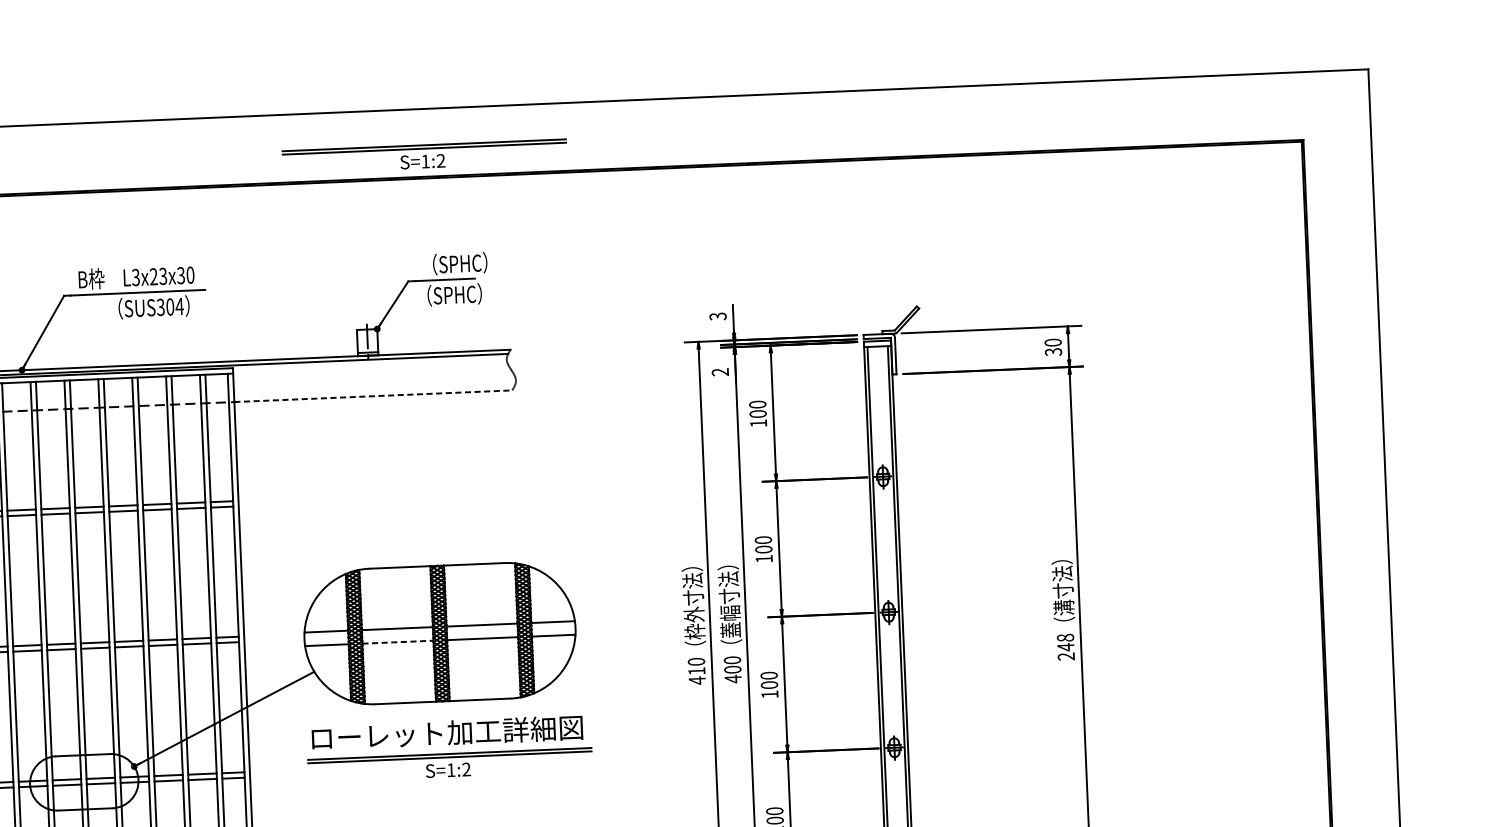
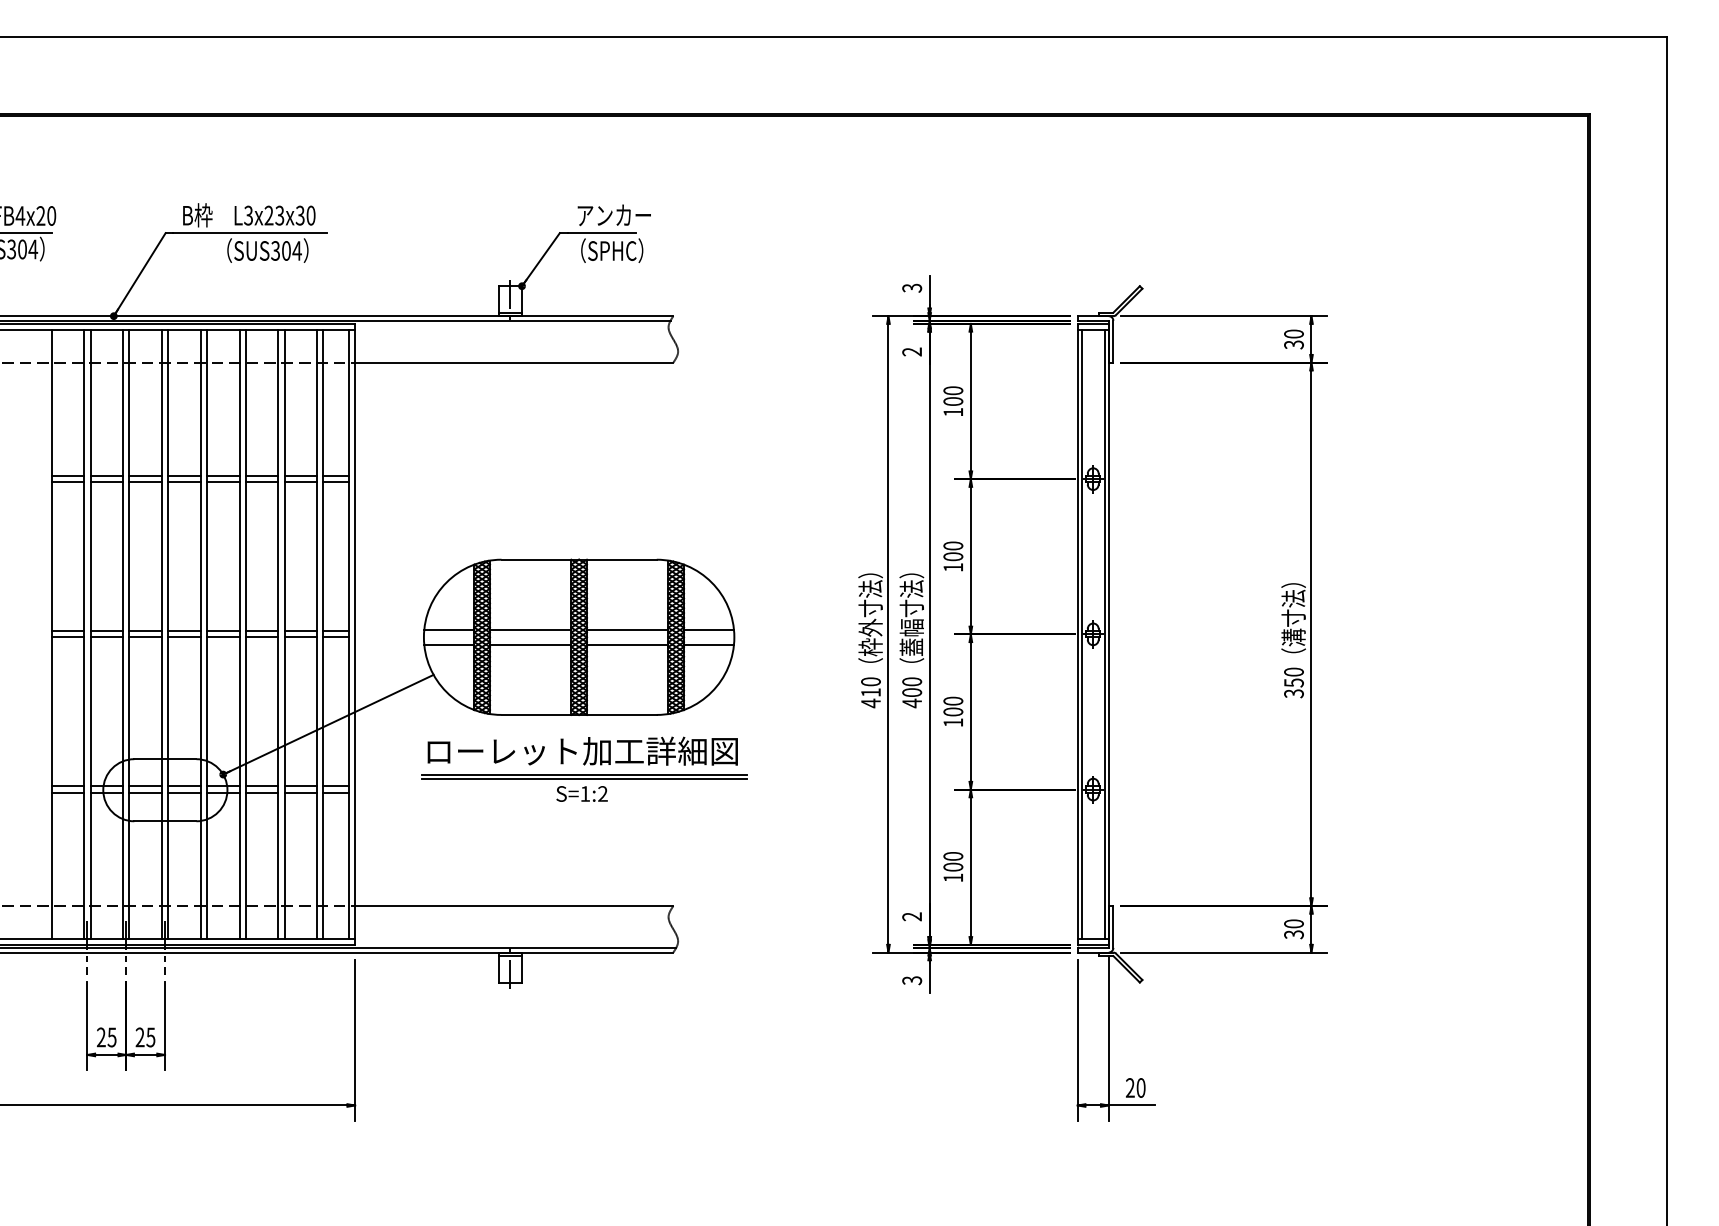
part: (424, 155) -> (584, 90), removed
text: (454, 264) -> (613, 215), （SPHC） -> アンカー
line: (373, 396) -> (514, 362), dashed -> solid
line: (397, 642) -> (530, 645), dashed -> solid
text: (1065, 646) -> (1293, 682), 248 -> 350

